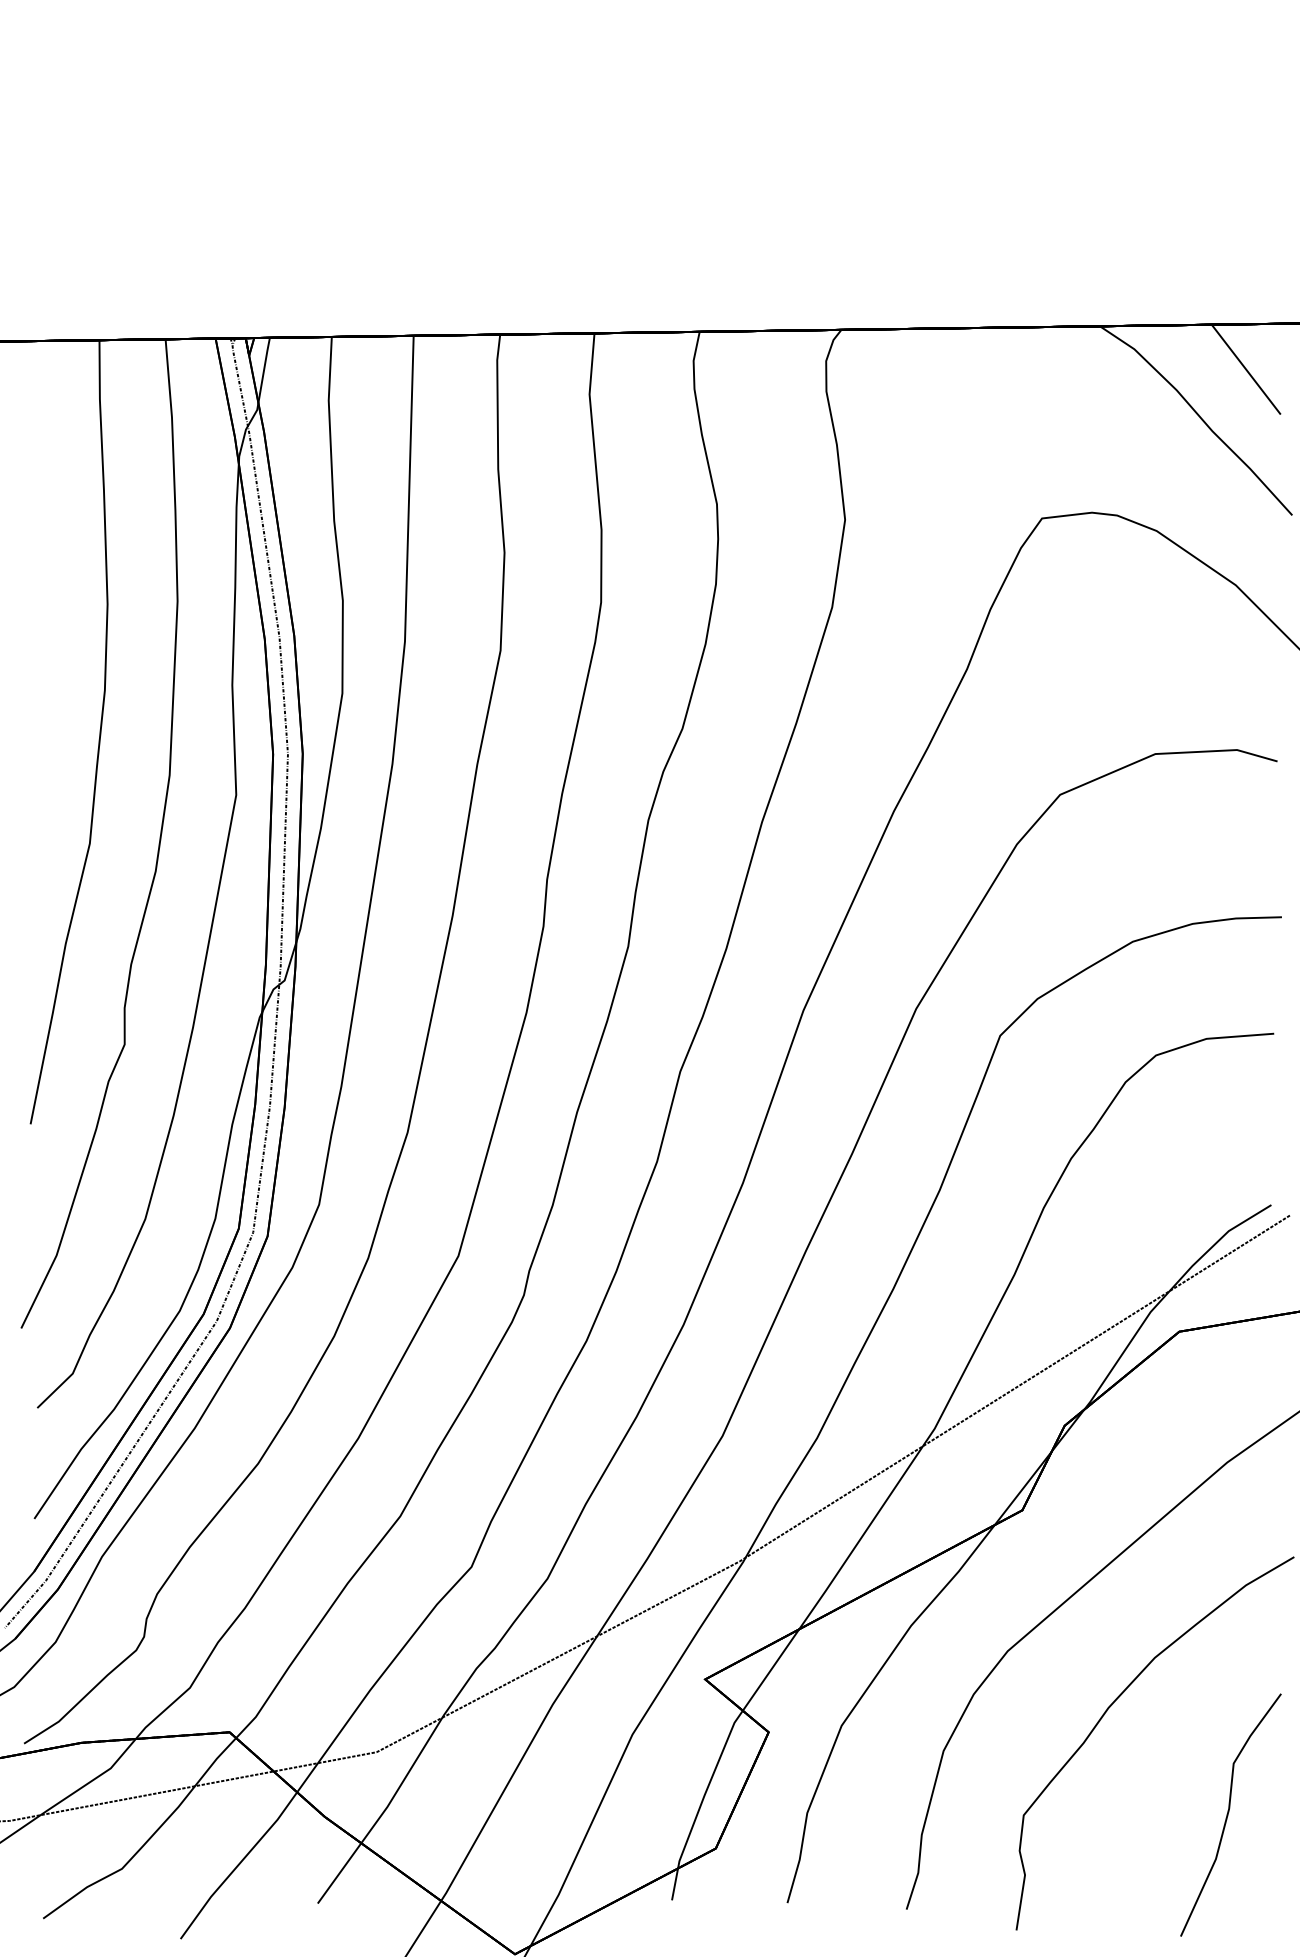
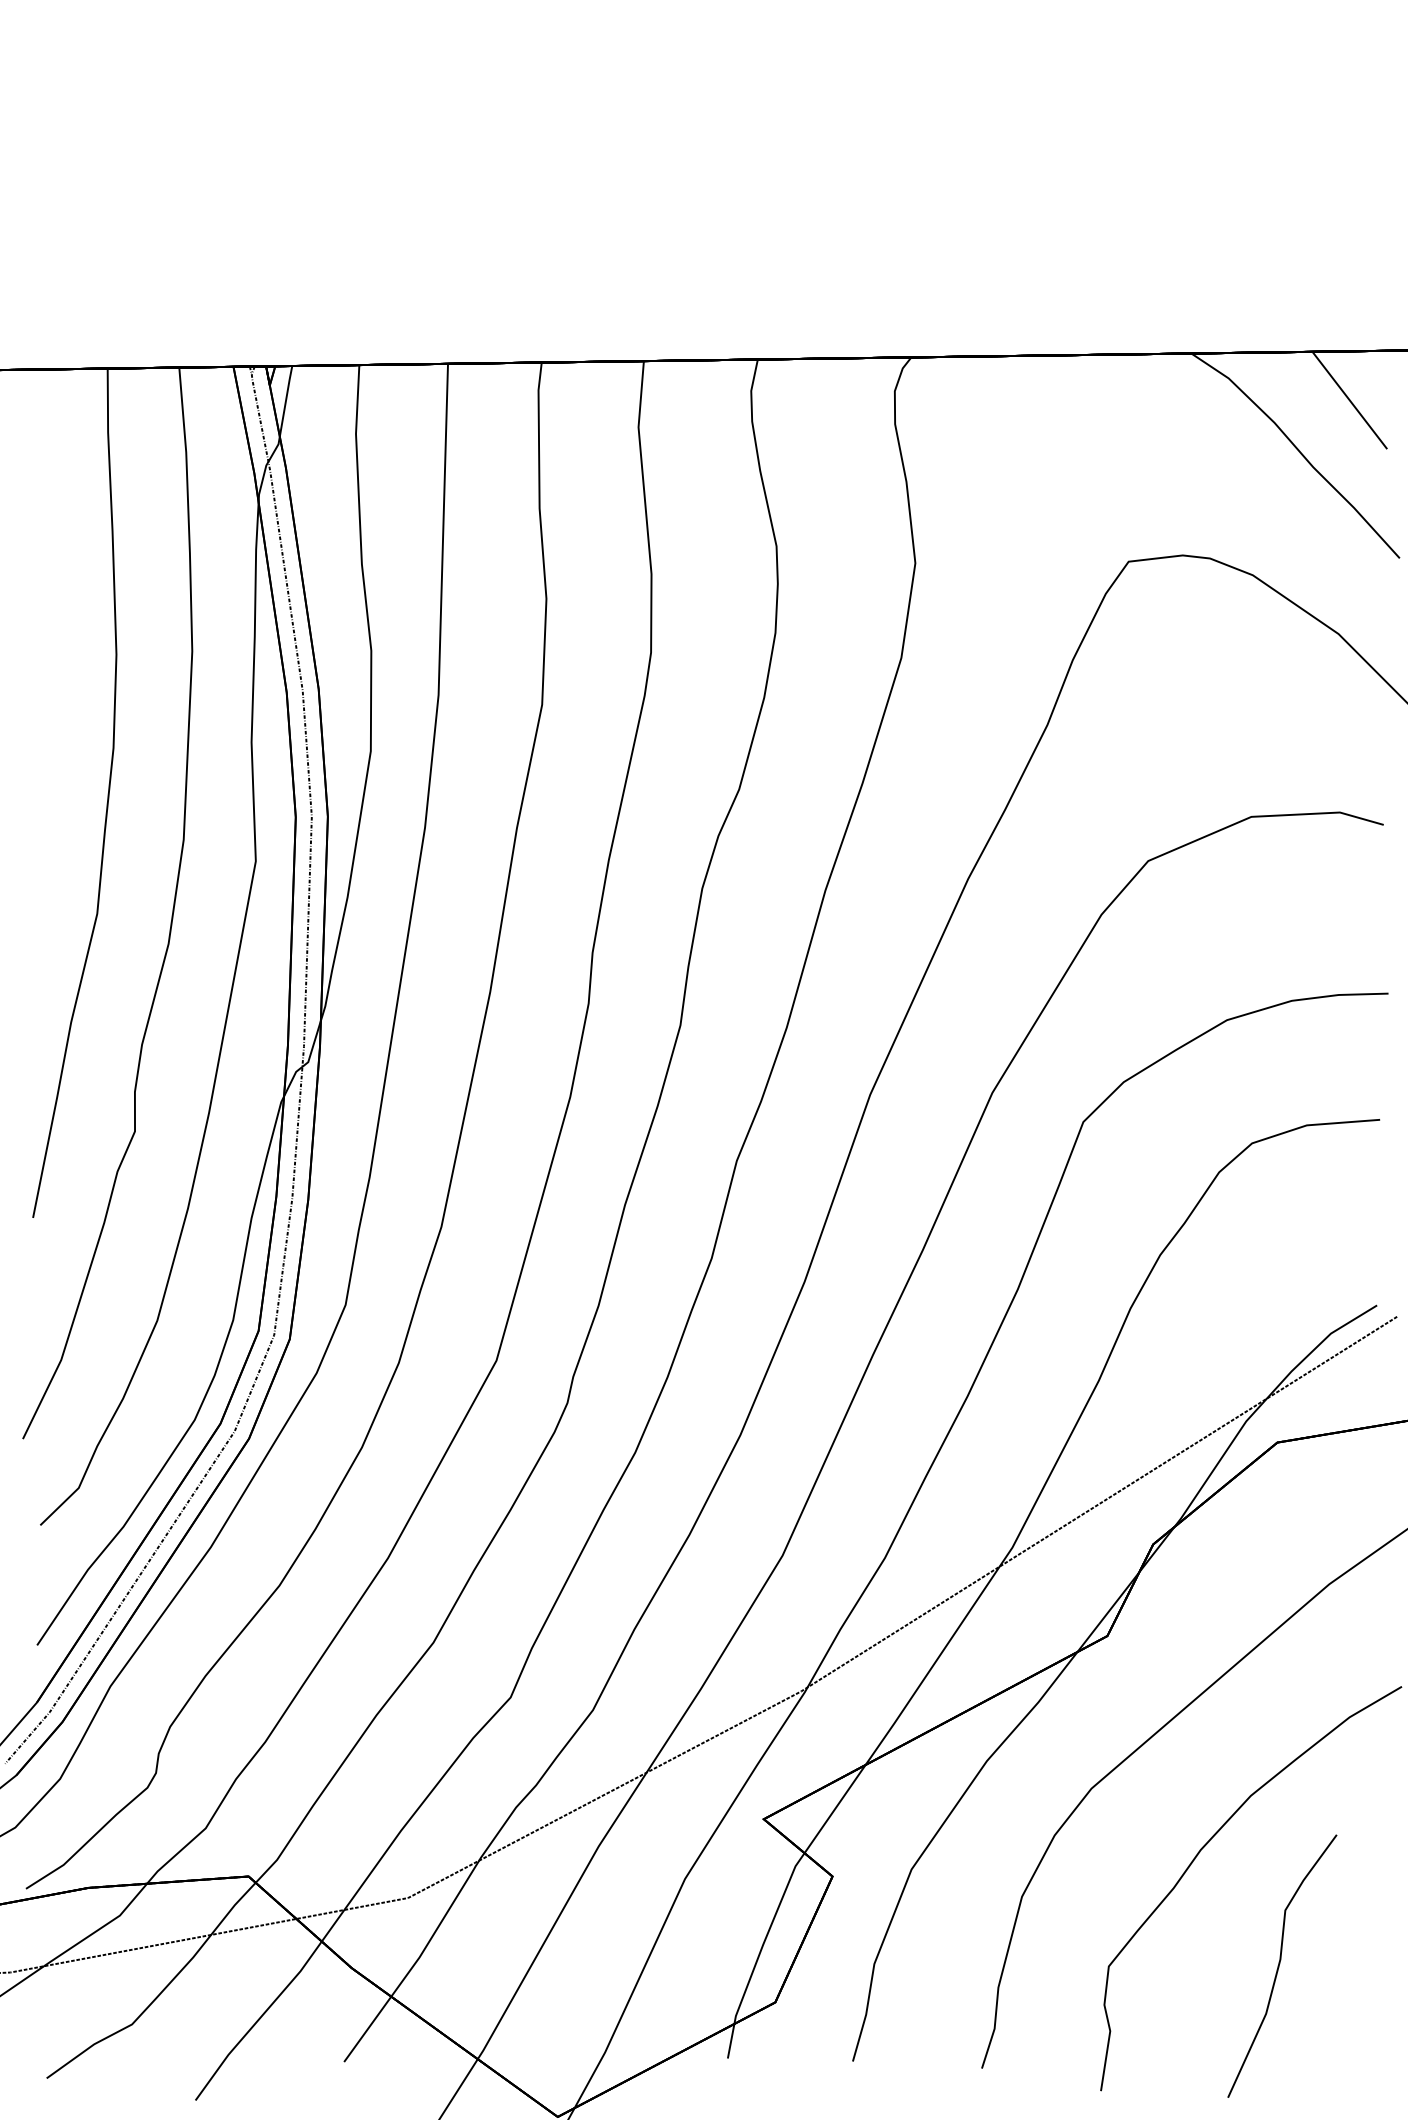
curve: (1228, 1814) -> (1279, 1965), moved

